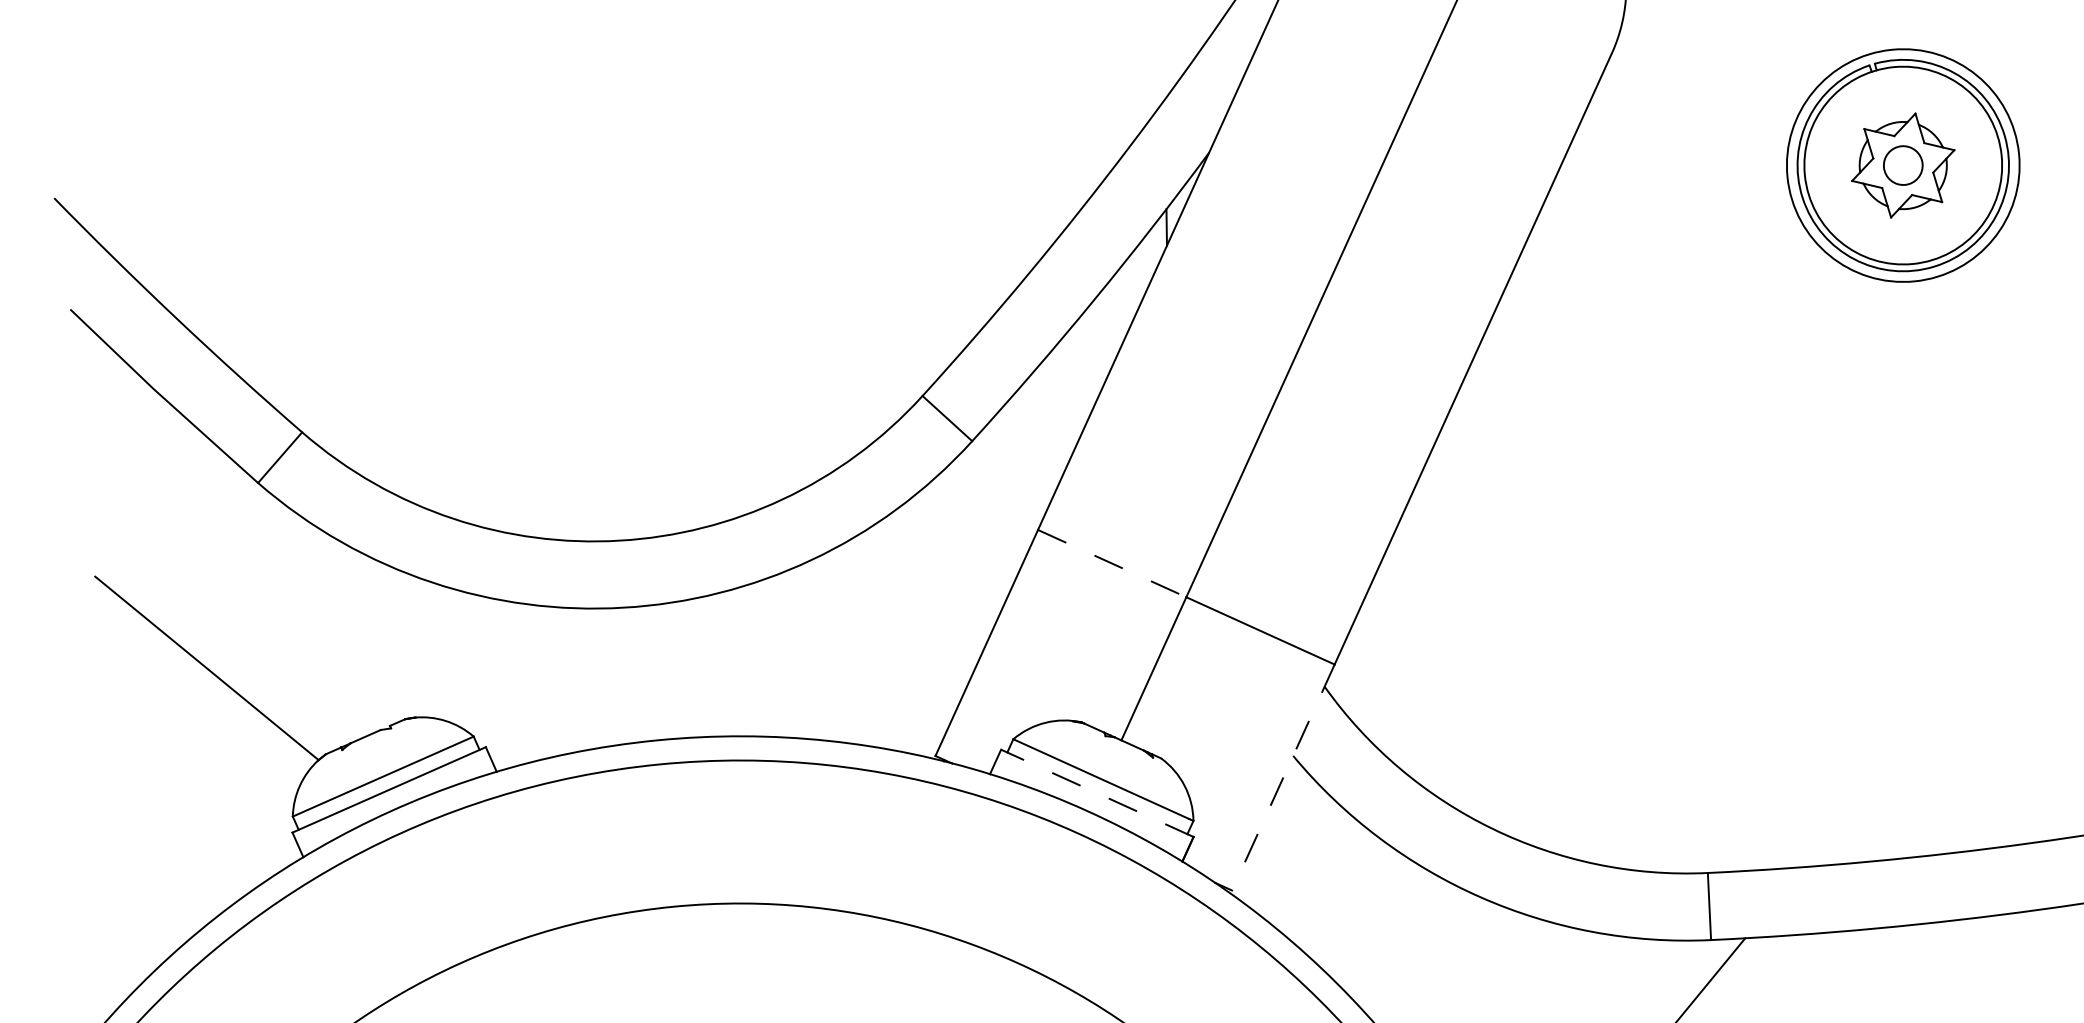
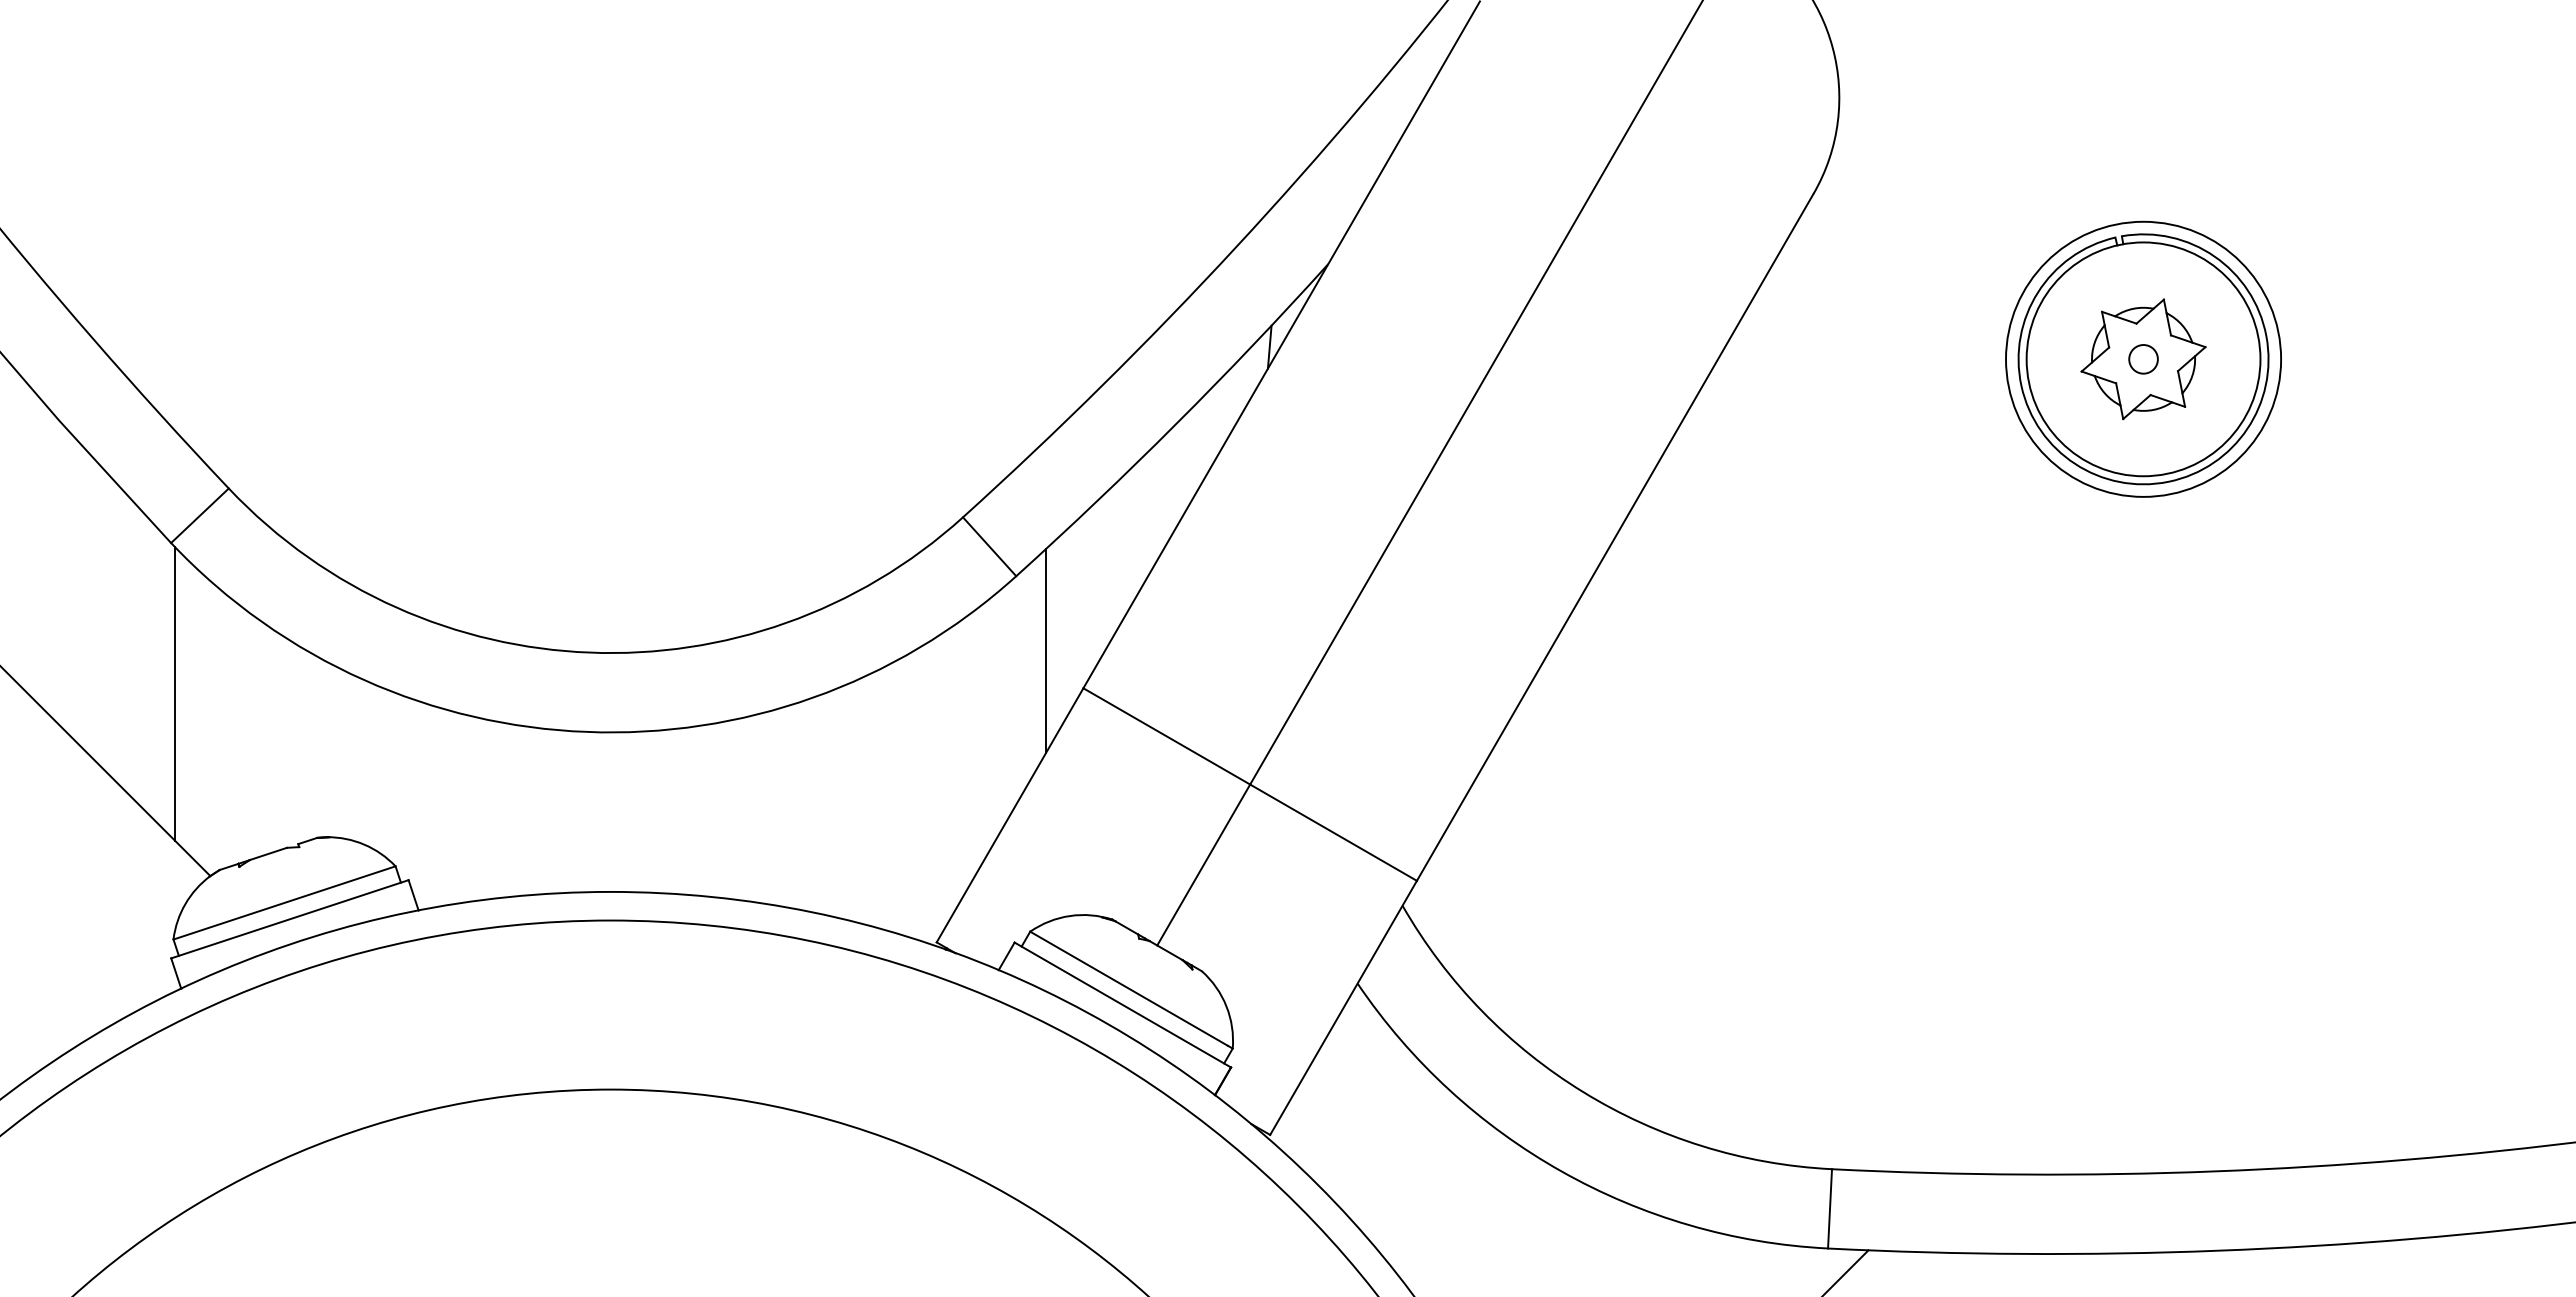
circle: (1903, 165) -> (2143, 359), size x0.62
line: (1003, 501) -> (1046, 650), added
line: (1112, 563) -> (1167, 736), dashed -> solid
line: (274, 609) -> (175, 693), added
line: (1283, 777) -> (1343, 1007), dashed -> solid
line: (1097, 793) -> (1122, 1005), dashed -> solid

